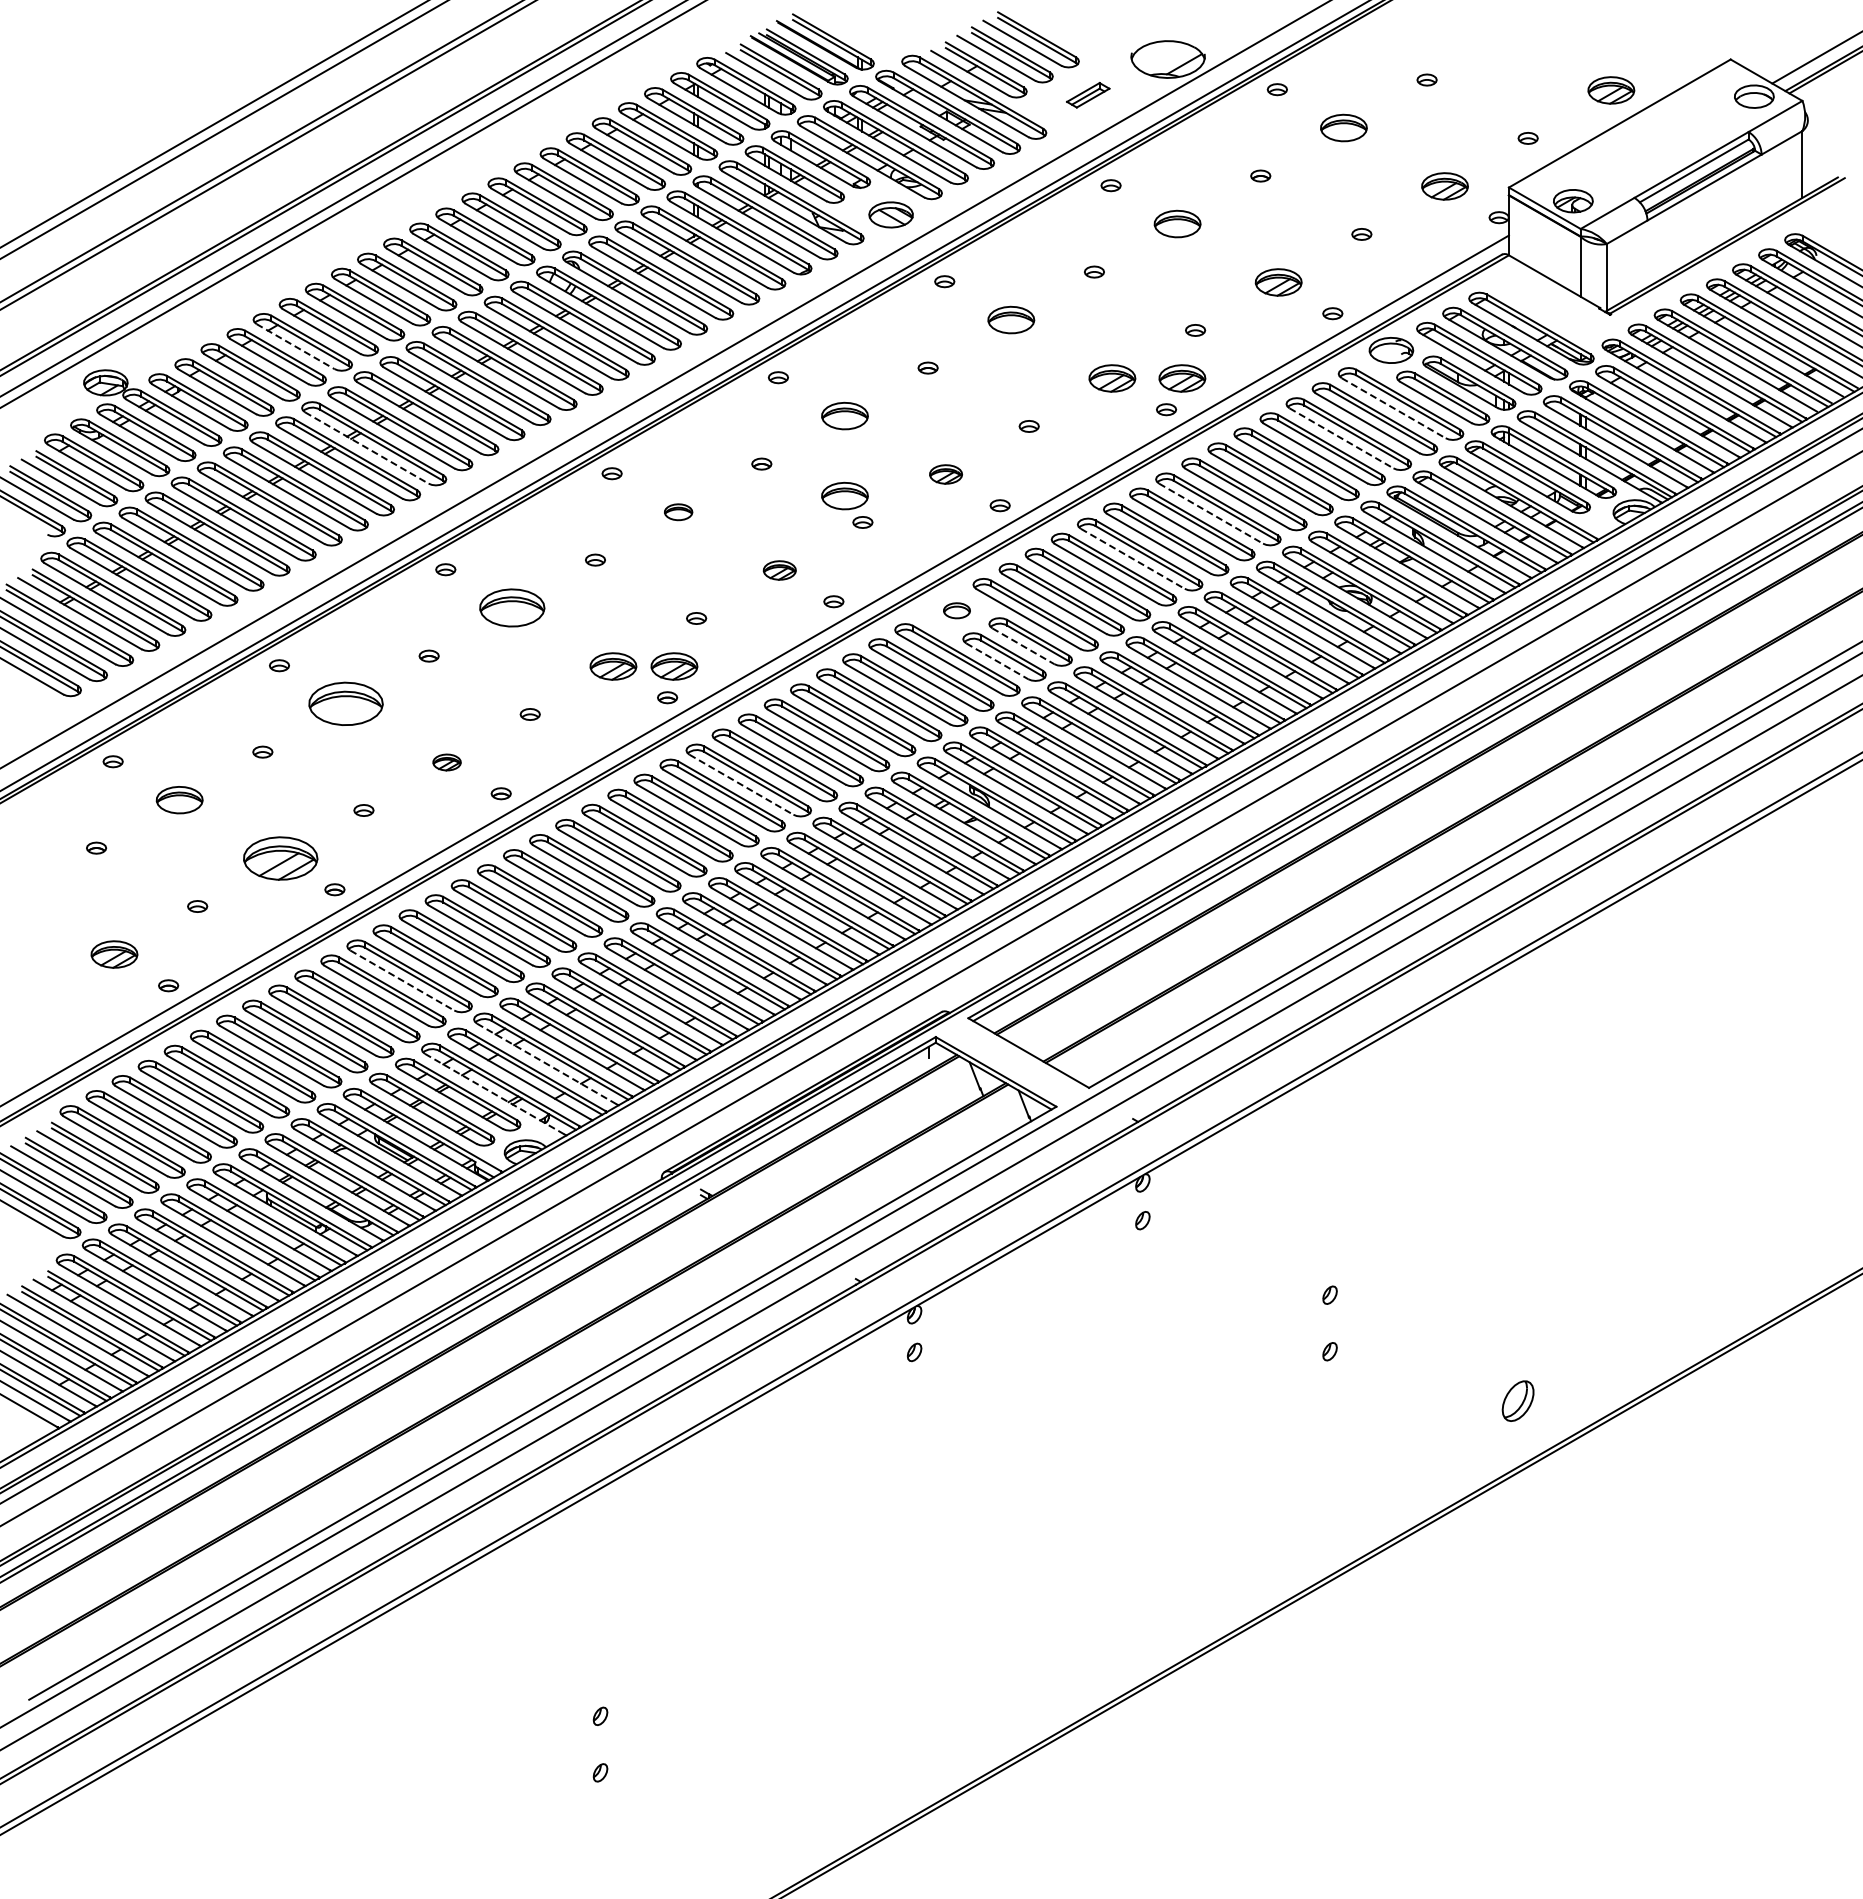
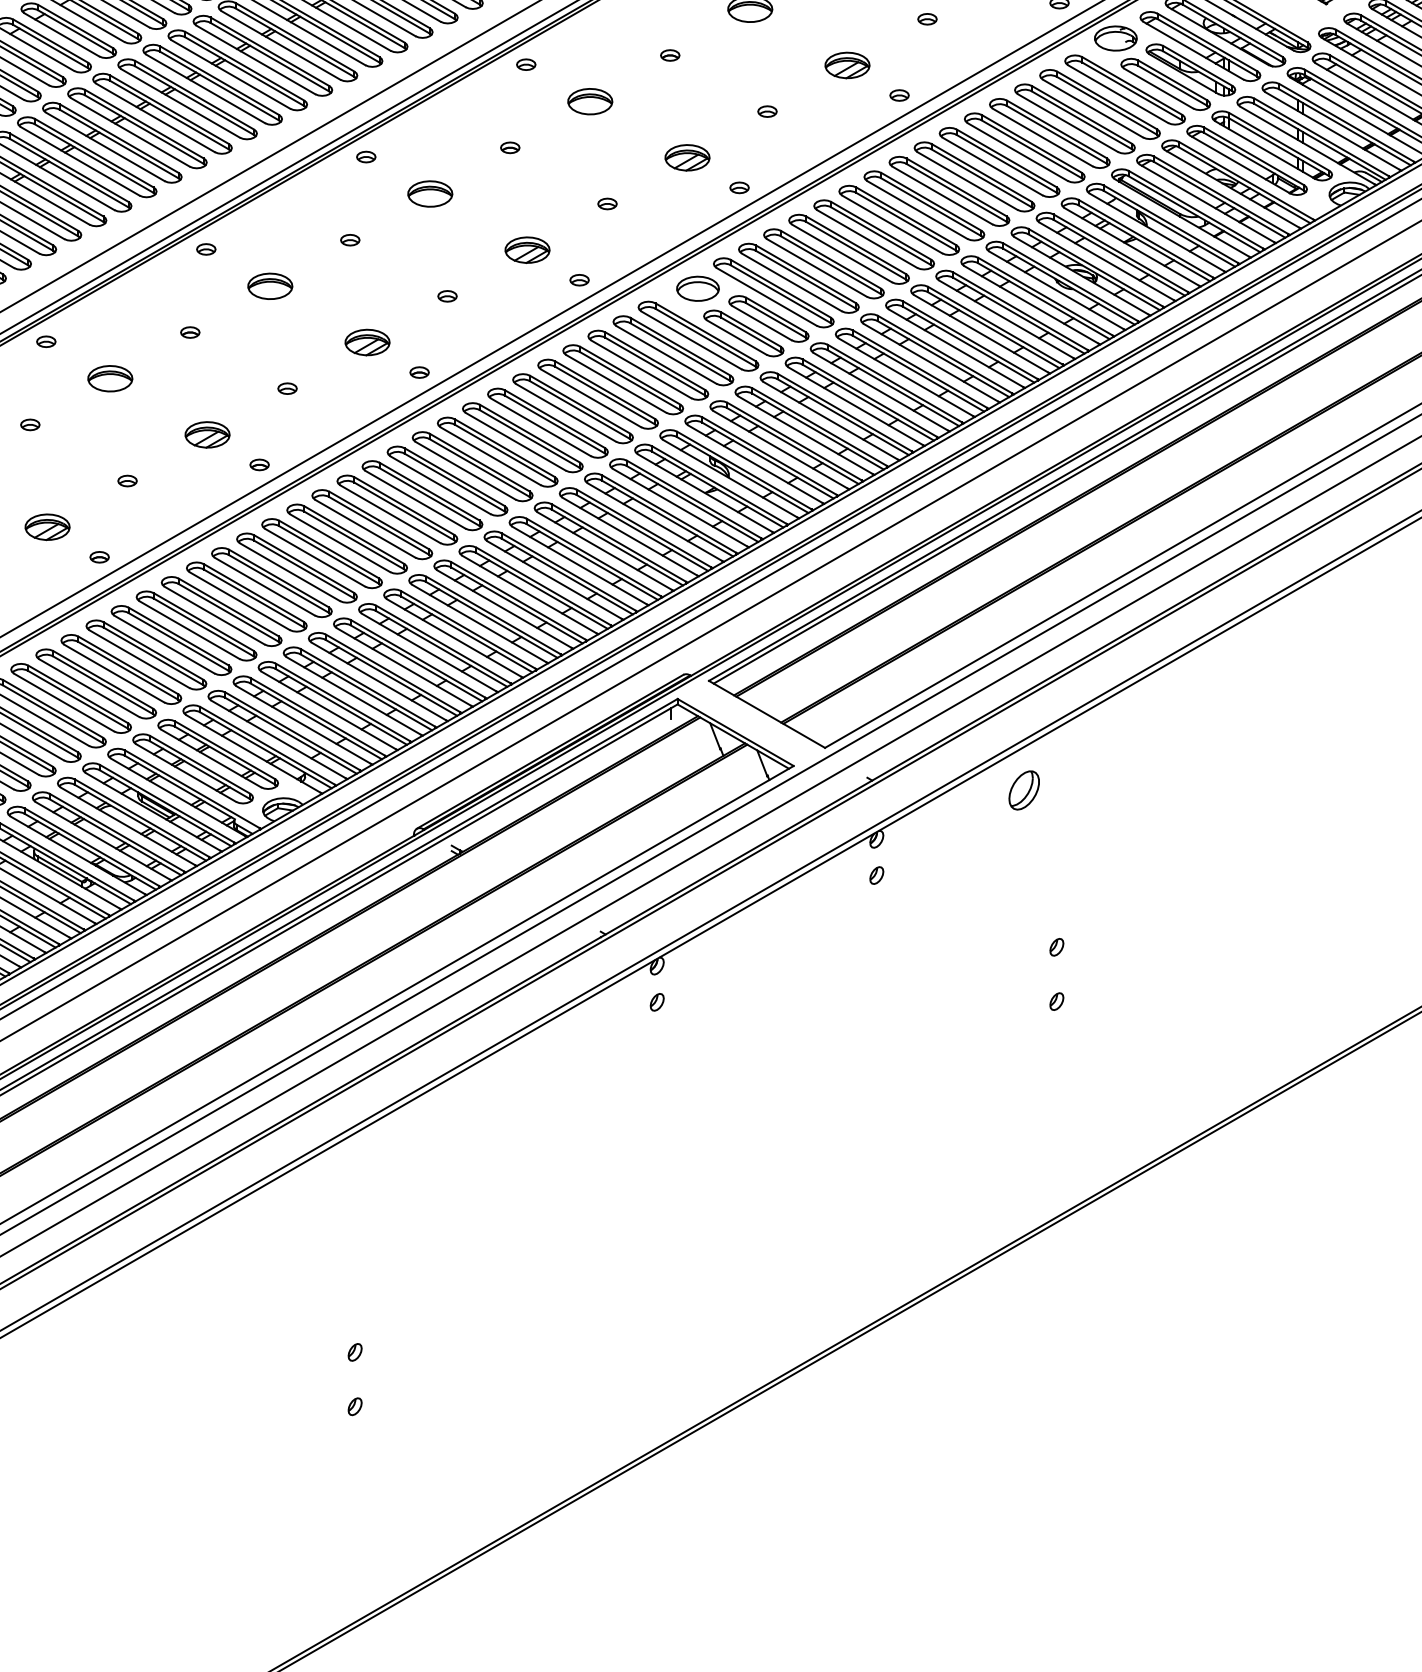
line: (295, 346) -> (61, 34), dashed -> solid
part: (1182, 378) -> (914, 65), removed
line: (1394, 408) -> (1118, 94), dashed -> solid
line: (1341, 438) -> (1067, 123), dashed -> solid
line: (367, 448) -> (130, 132), dashed -> solid
part: (945, 474) -> (686, 157), size x1.43
part: (844, 495) -> (589, 178), removed
part: (678, 512) -> (430, 194), size x1.67
line: (1211, 513) -> (942, 195), dashed -> solid
line: (1133, 559) -> (867, 239), dashed -> solid
part: (779, 570) -> (527, 250), size x1.43
part: (512, 608) -> (270, 286), size x0.71
part: (956, 610) -> (697, 288), size x1.67
line: (1023, 646) -> (761, 323), dashed -> solid
line: (997, 661) -> (736, 337), dashed -> solid
part: (674, 666) -> (426, 342), removed
part: (345, 704) -> (109, 379), size x0.62
part: (446, 762) -> (206, 434), size x1.67
line: (741, 785) -> (490, 457), dashed -> solid
part: (280, 858) -> (47, 527), size x0.62
line: (402, 980) -> (164, 644), dashed -> solid
line: (547, 1064) -> (304, 725), dashed -> solid
line: (494, 1094) -> (253, 754), dashed -> solid
part: (1517, 1400) -> (1023, 789), moved

